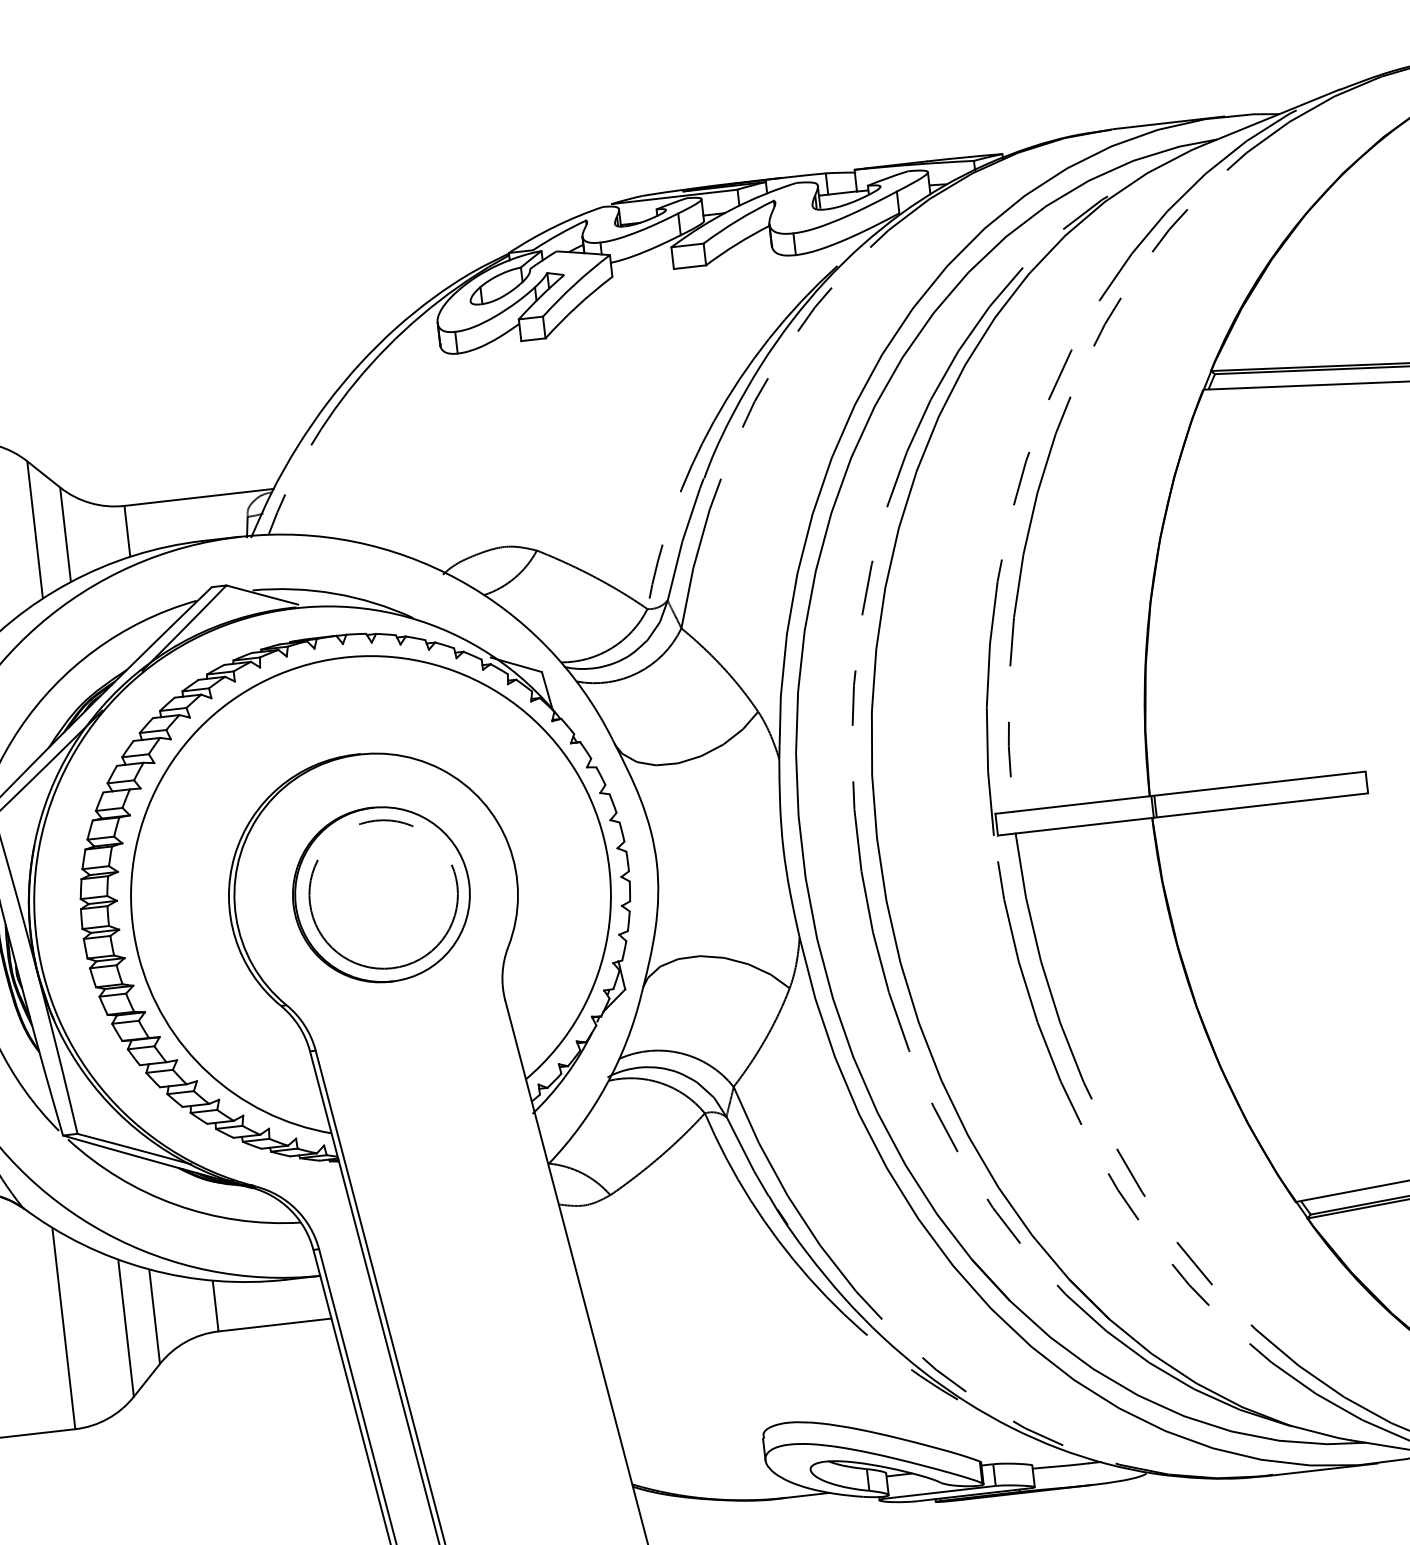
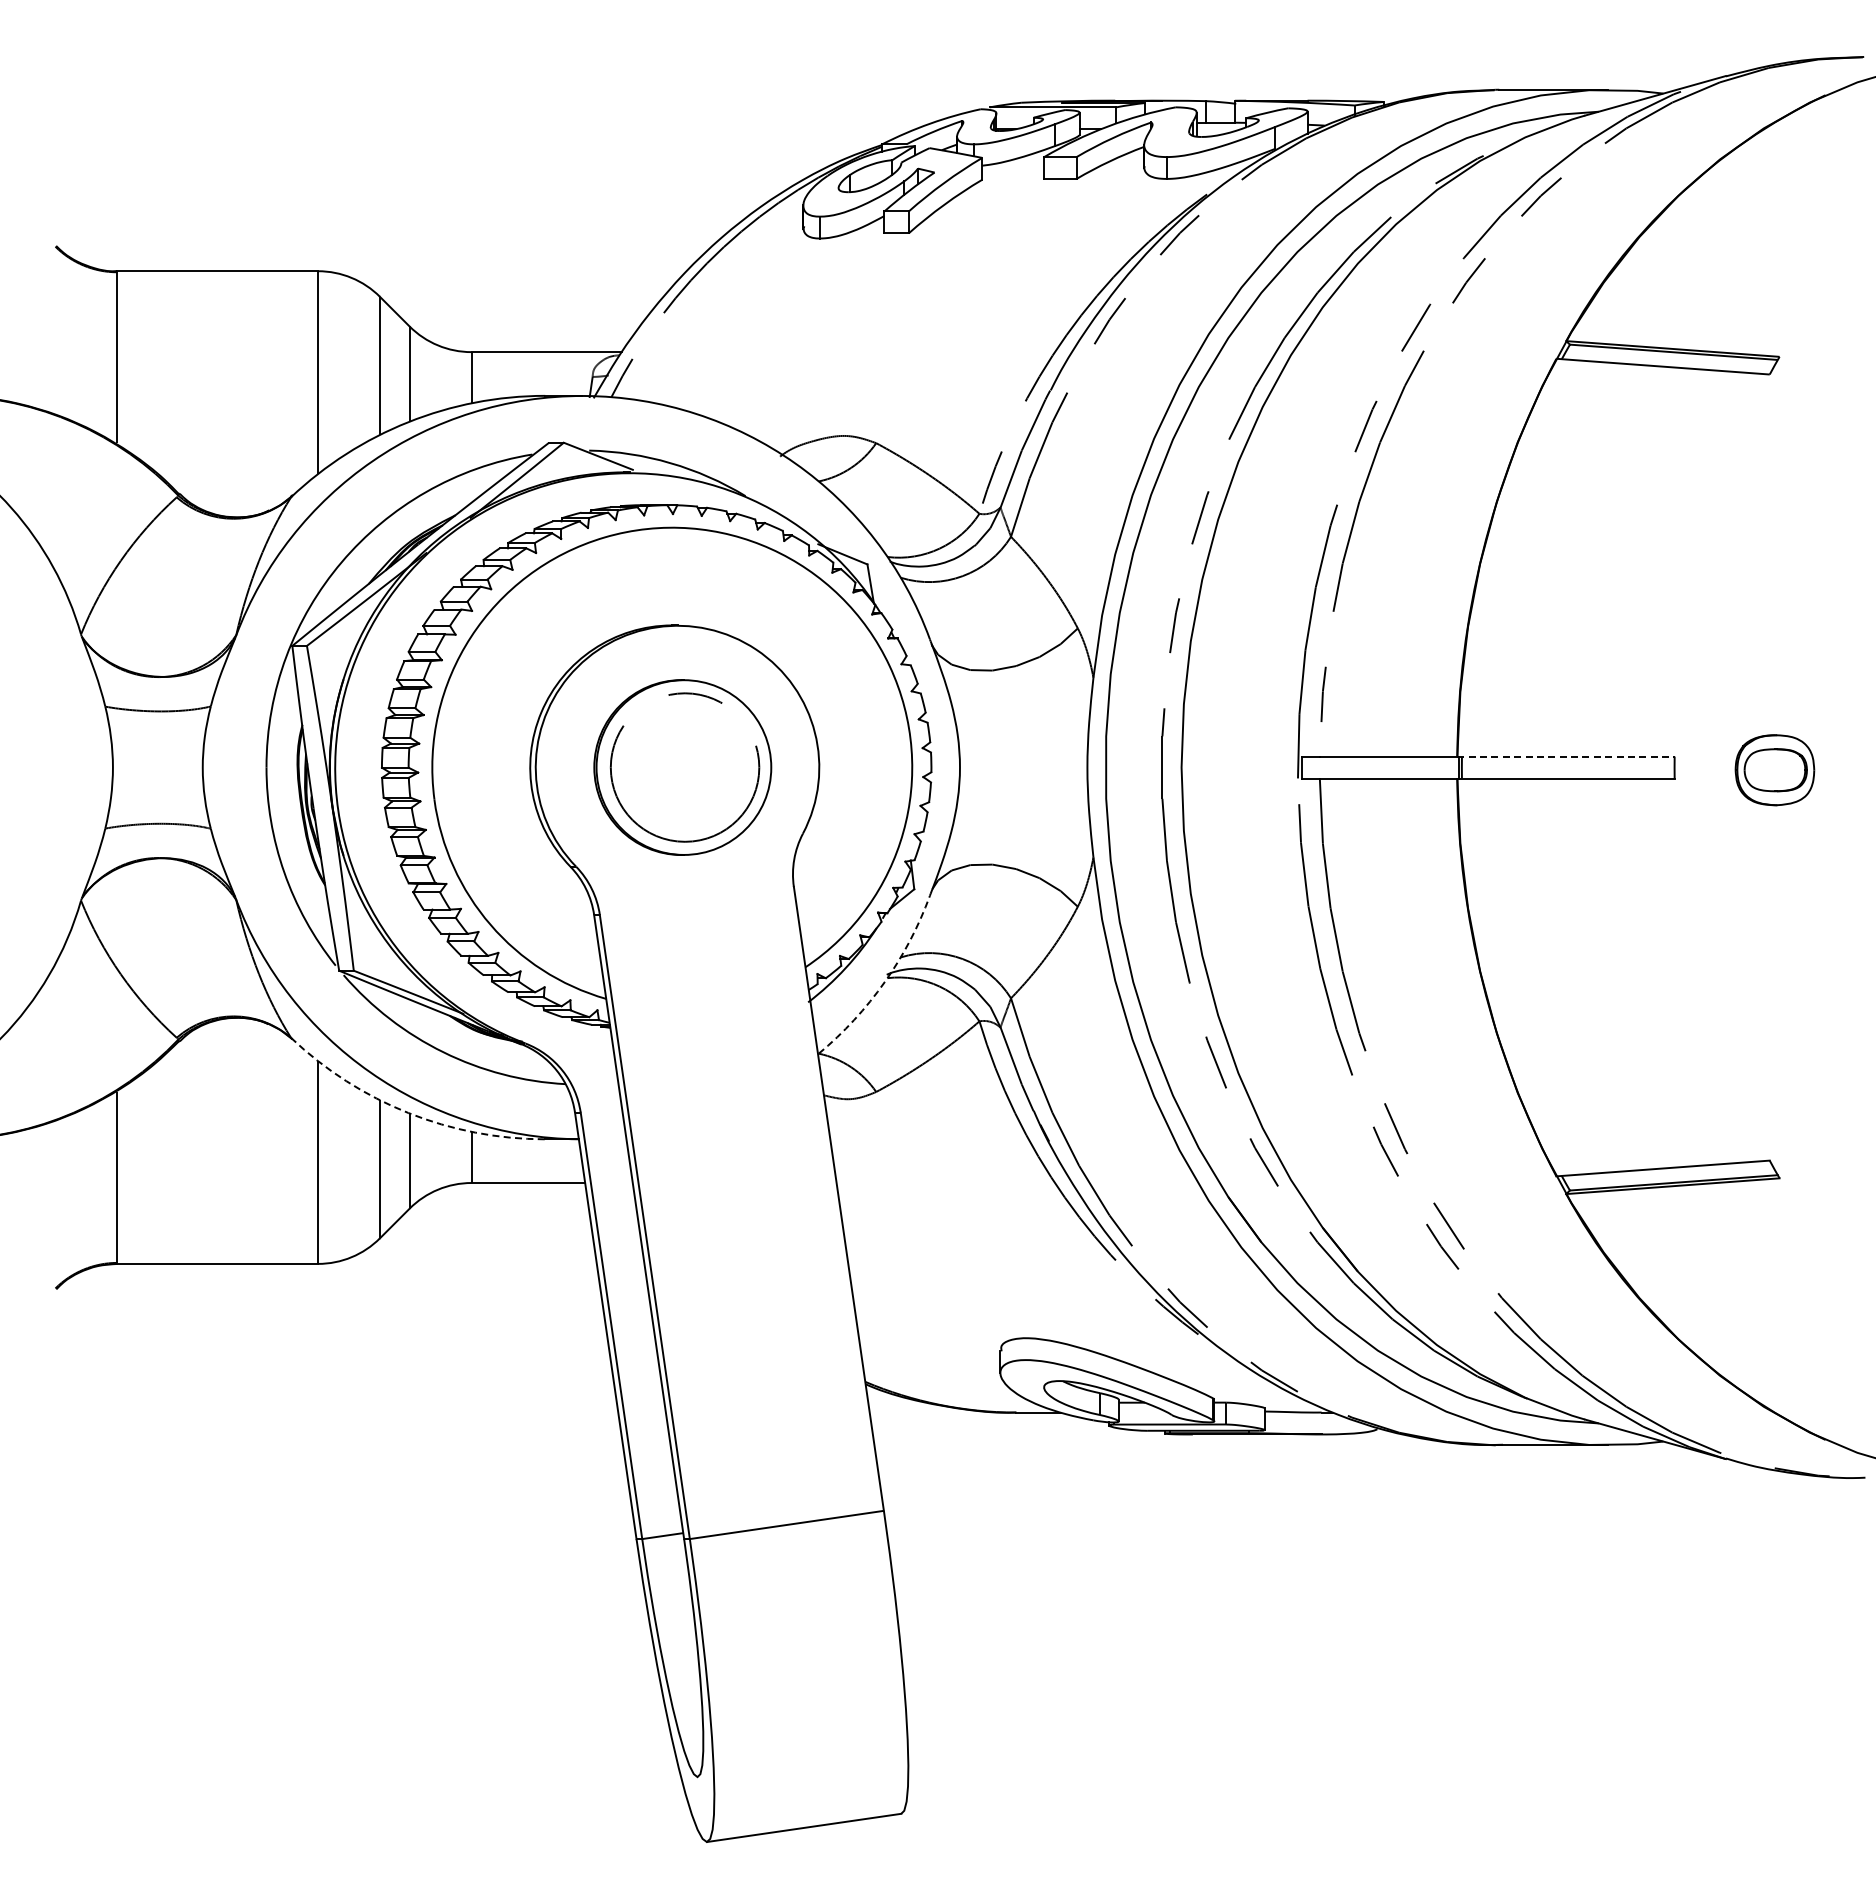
line: (1257, 783) -> (1565, 756), solid -> dashed
arc: (606, 1085) -> (884, 982), solid -> dashed
arc: (147, 1268) -> (408, 1112), solid -> dashed

